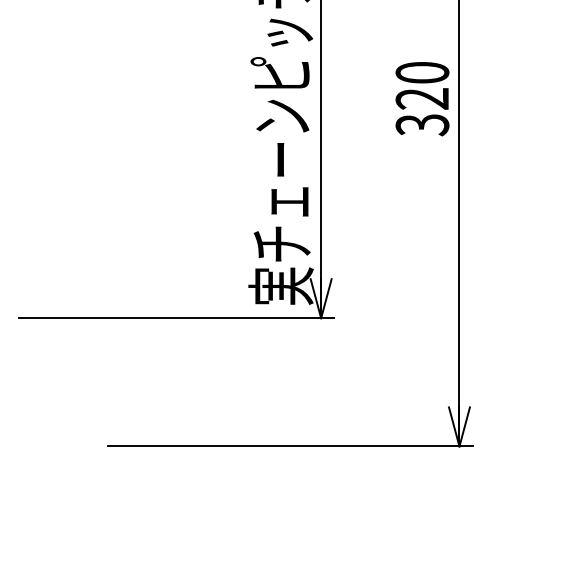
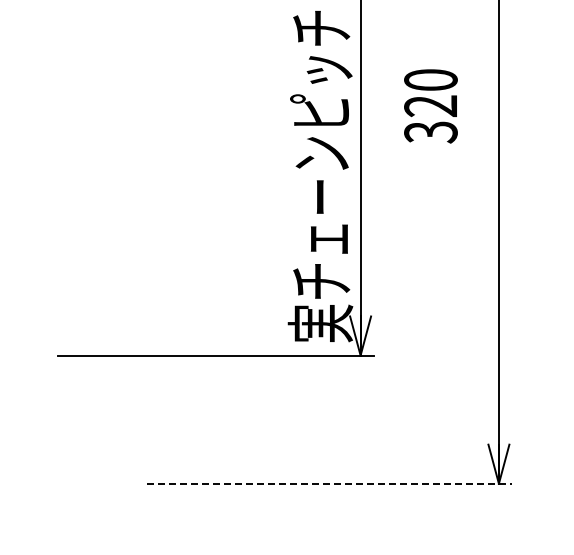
text: (422, 99) -> (430, 106), moved
line: (290, 446) -> (329, 483), solid -> dashed

